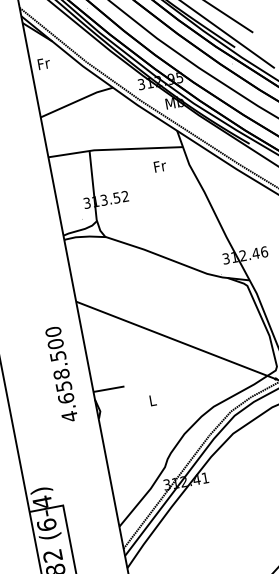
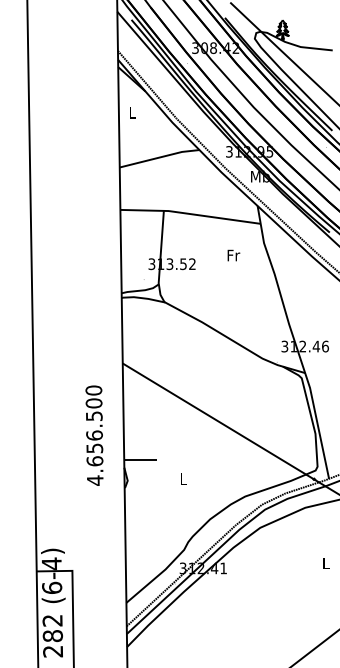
text: (43, 63) -> (132, 112), Fr -> L
text: (159, 166) -> (233, 255), moved
text: (61, 374) -> (94, 435), 4.658.500 -> 4.656.500

